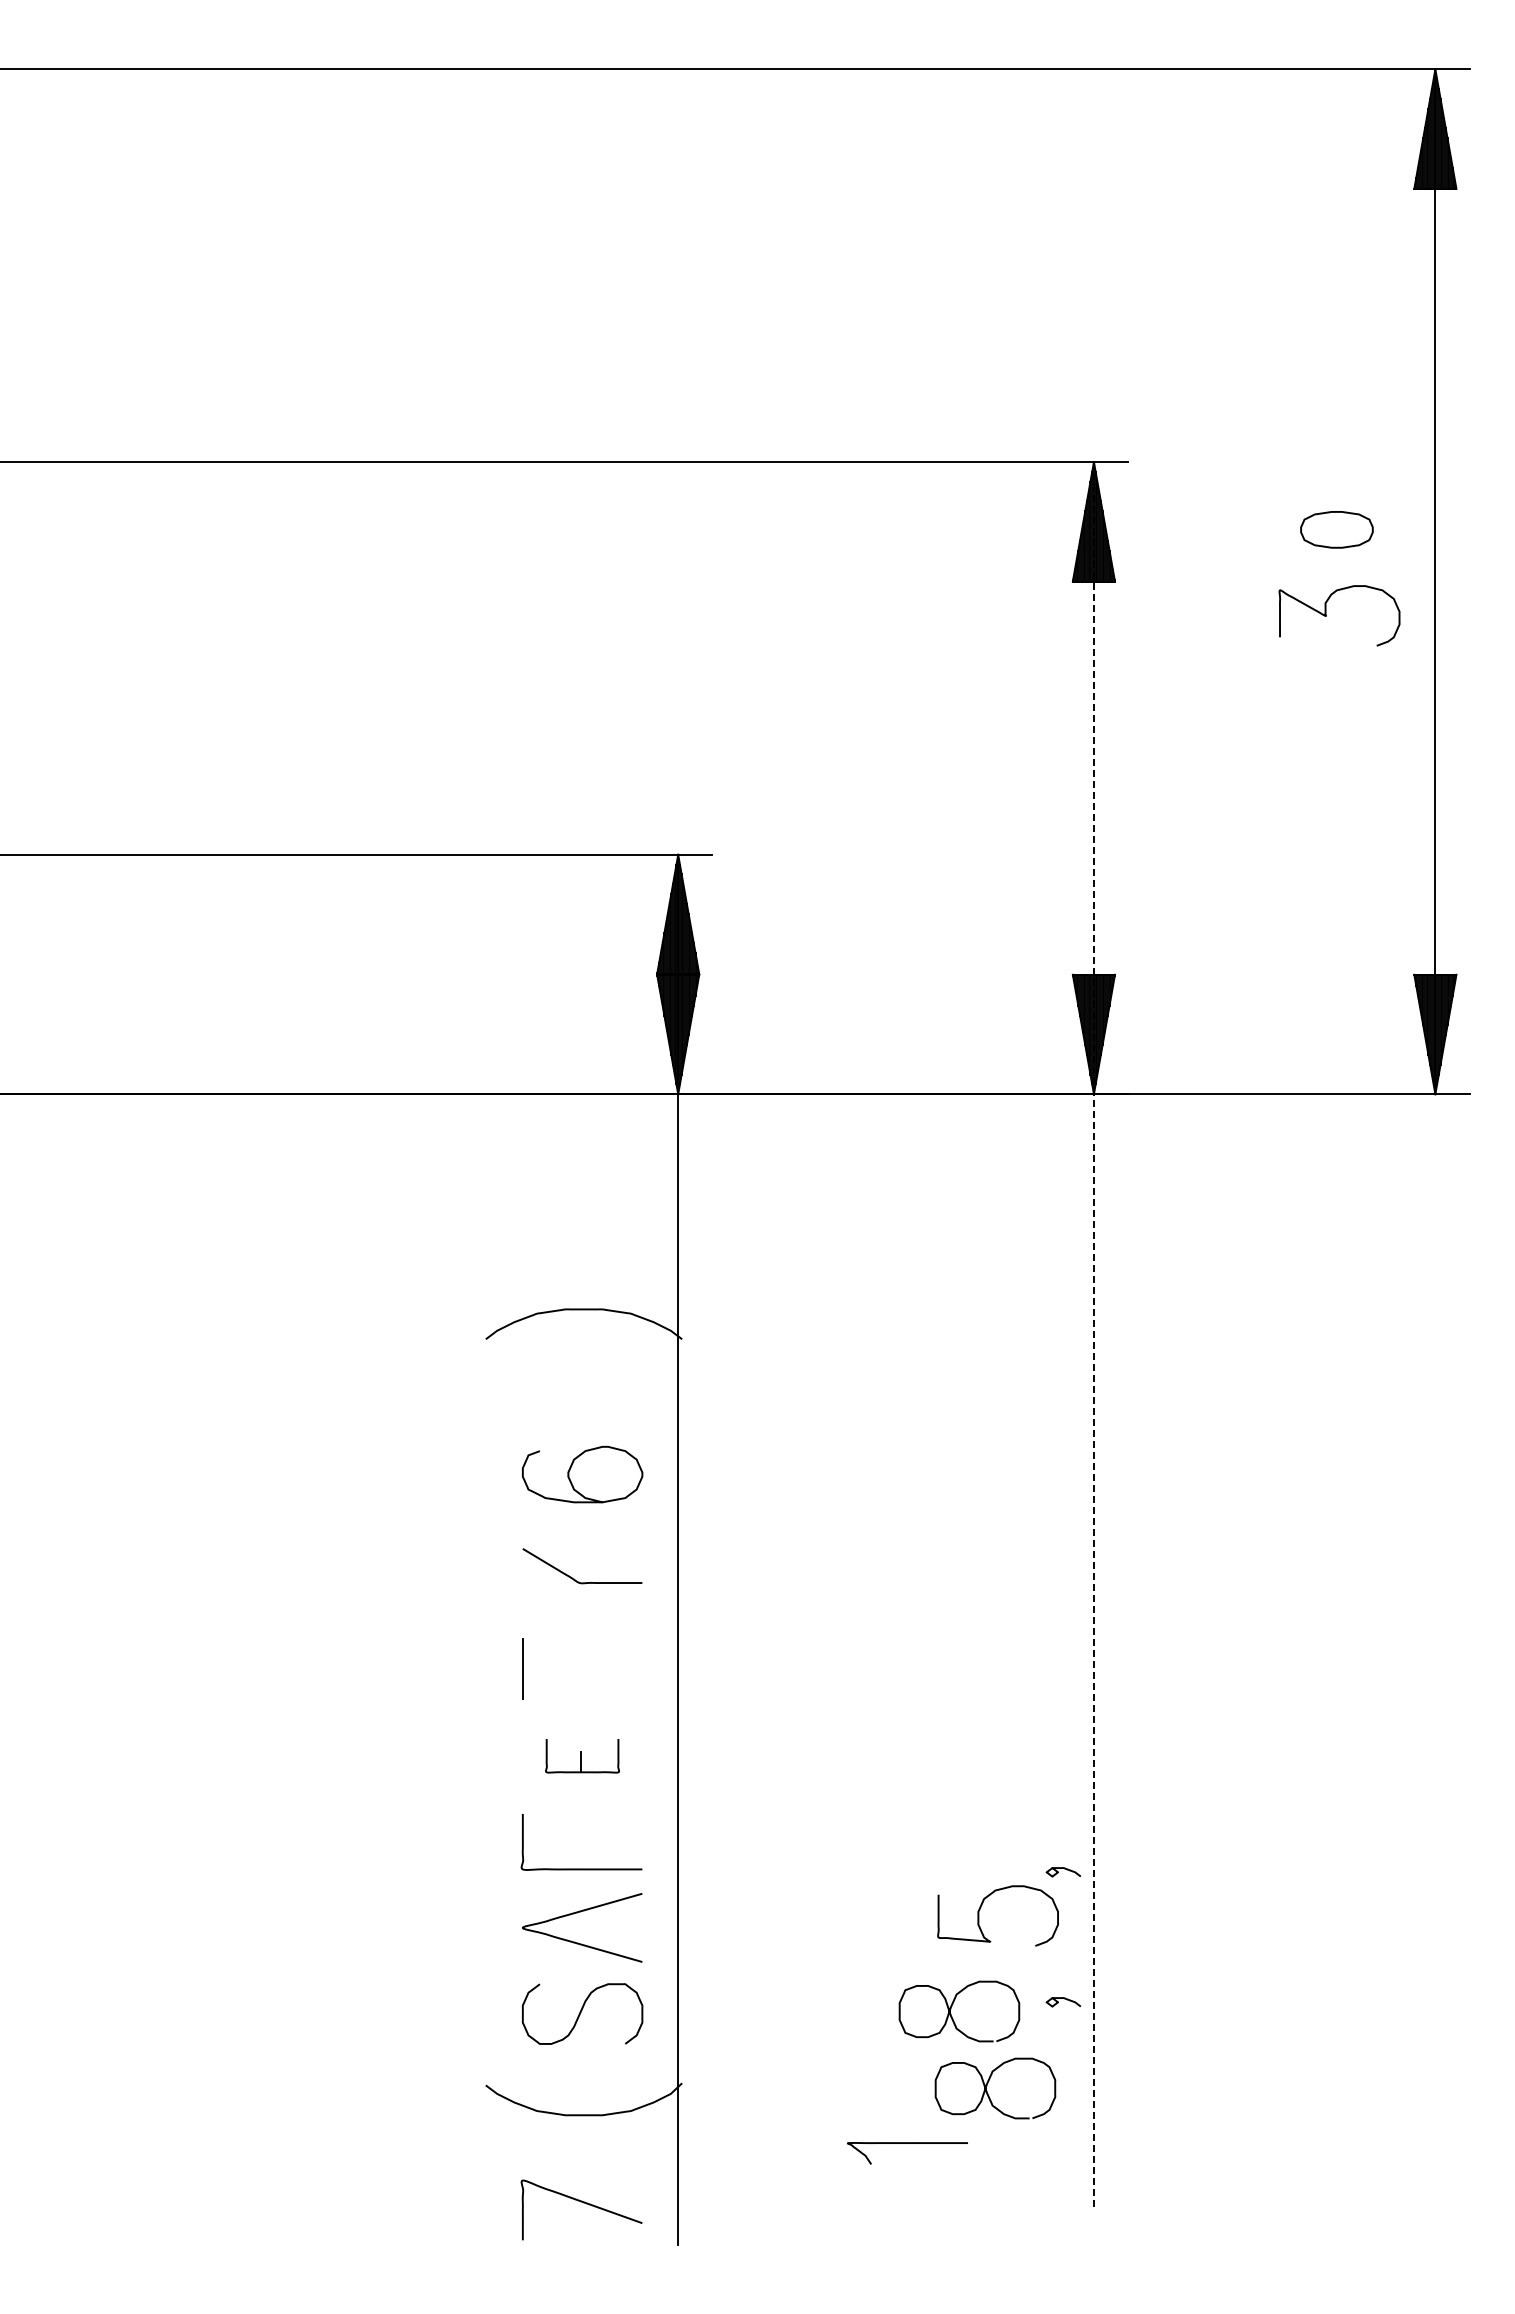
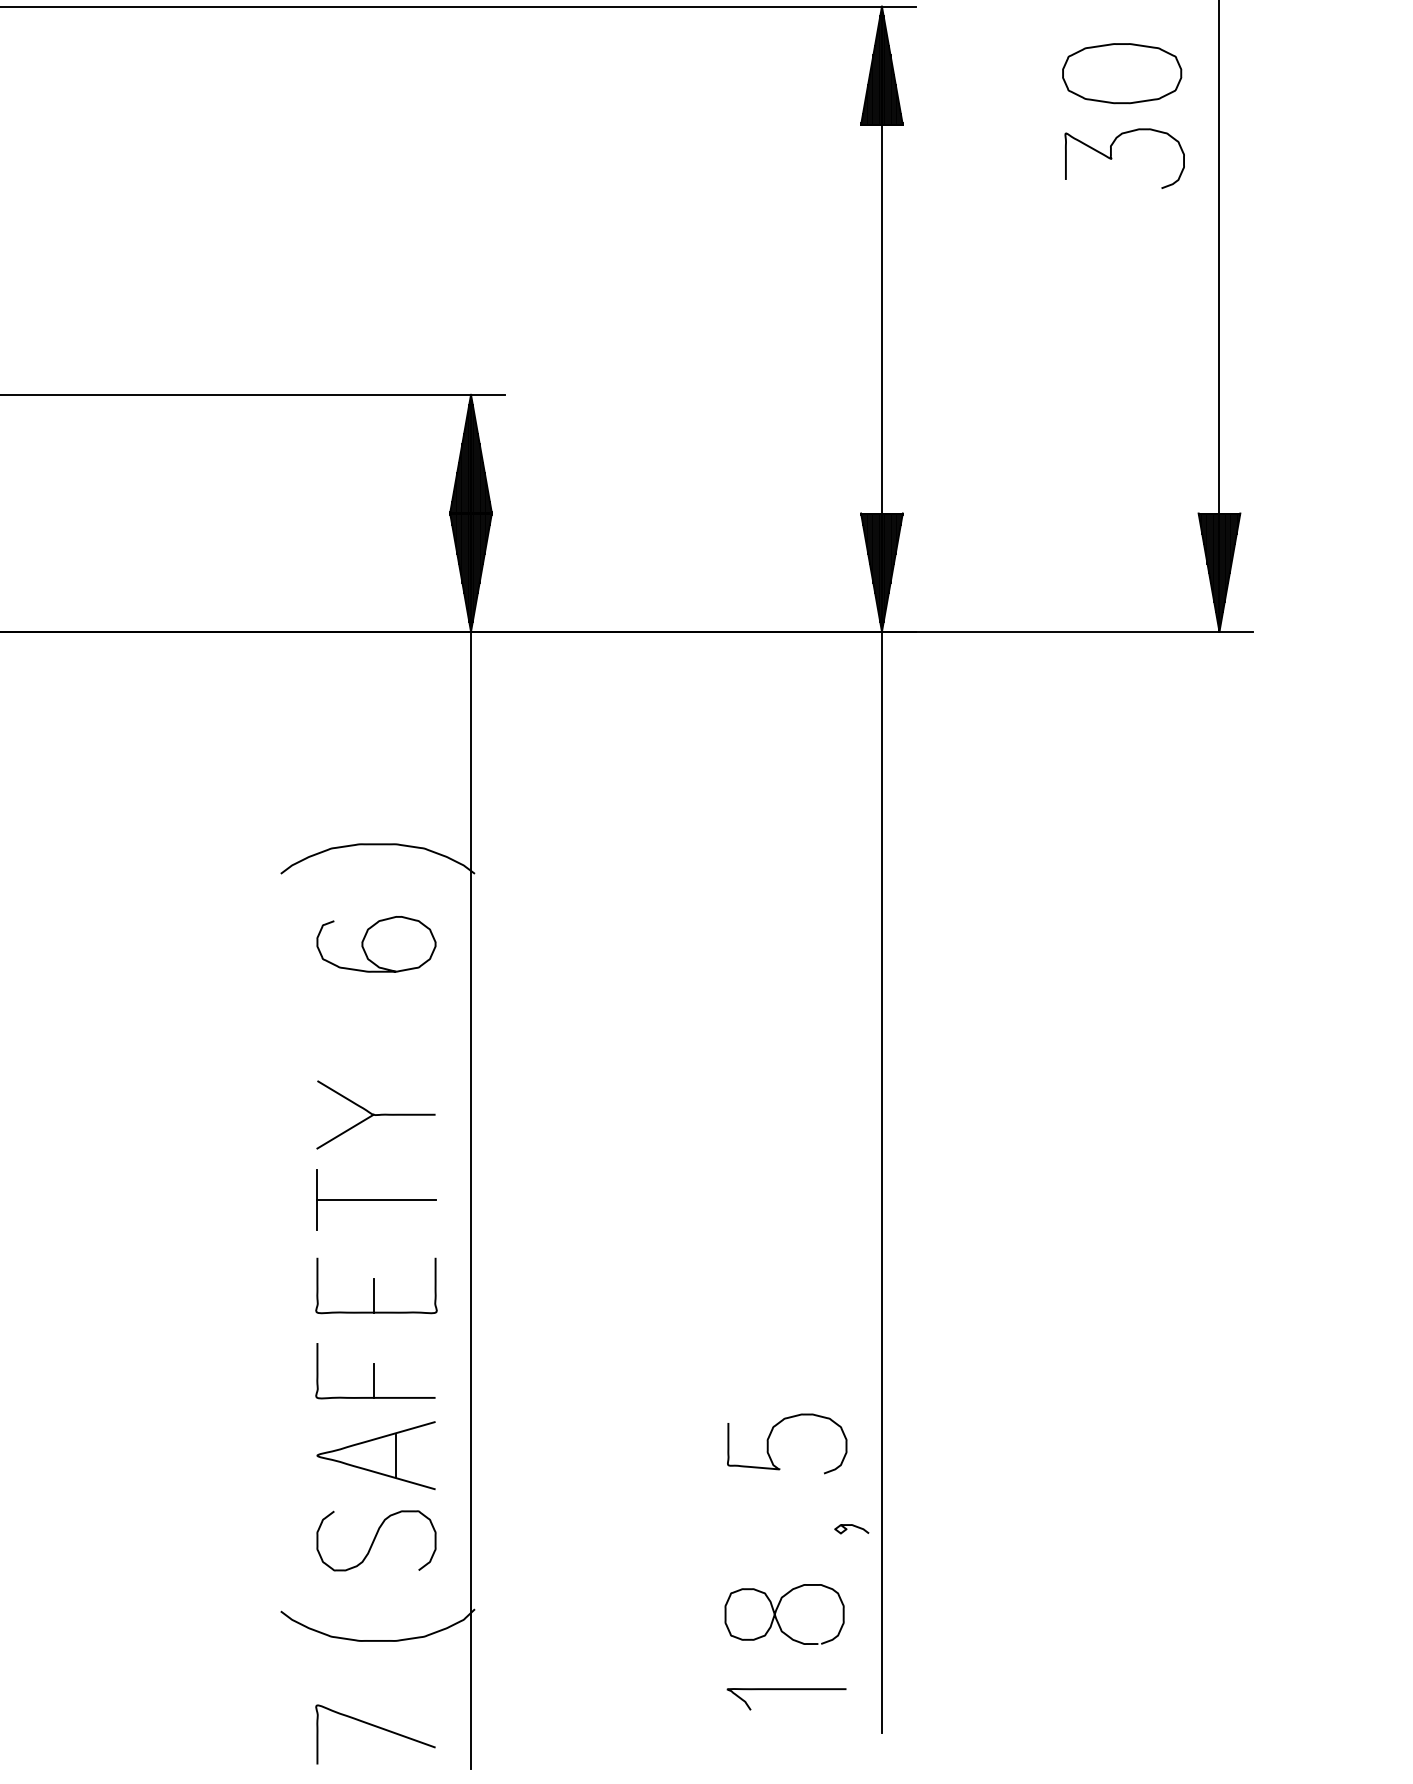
part: (1336, 529) -> (1121, 73), size x1.67
line: (1093, 1336) -> (881, 871), dashed -> solid
curve: (571, 1468) -> (365, 938), moved
line: (550, 1600) -> (344, 1132), added
line: (582, 1669) -> (376, 1200), added
part: (582, 1755) -> (376, 1285), size x1.67
line: (579, 1852) -> (373, 1381), added
curve: (1064, 1869) -> (852, 1397), removed
line: (602, 1927) -> (396, 1455), added
curve: (951, 2009) -> (741, 1536), removed
curve: (907, 2143) -> (786, 1689), moved

